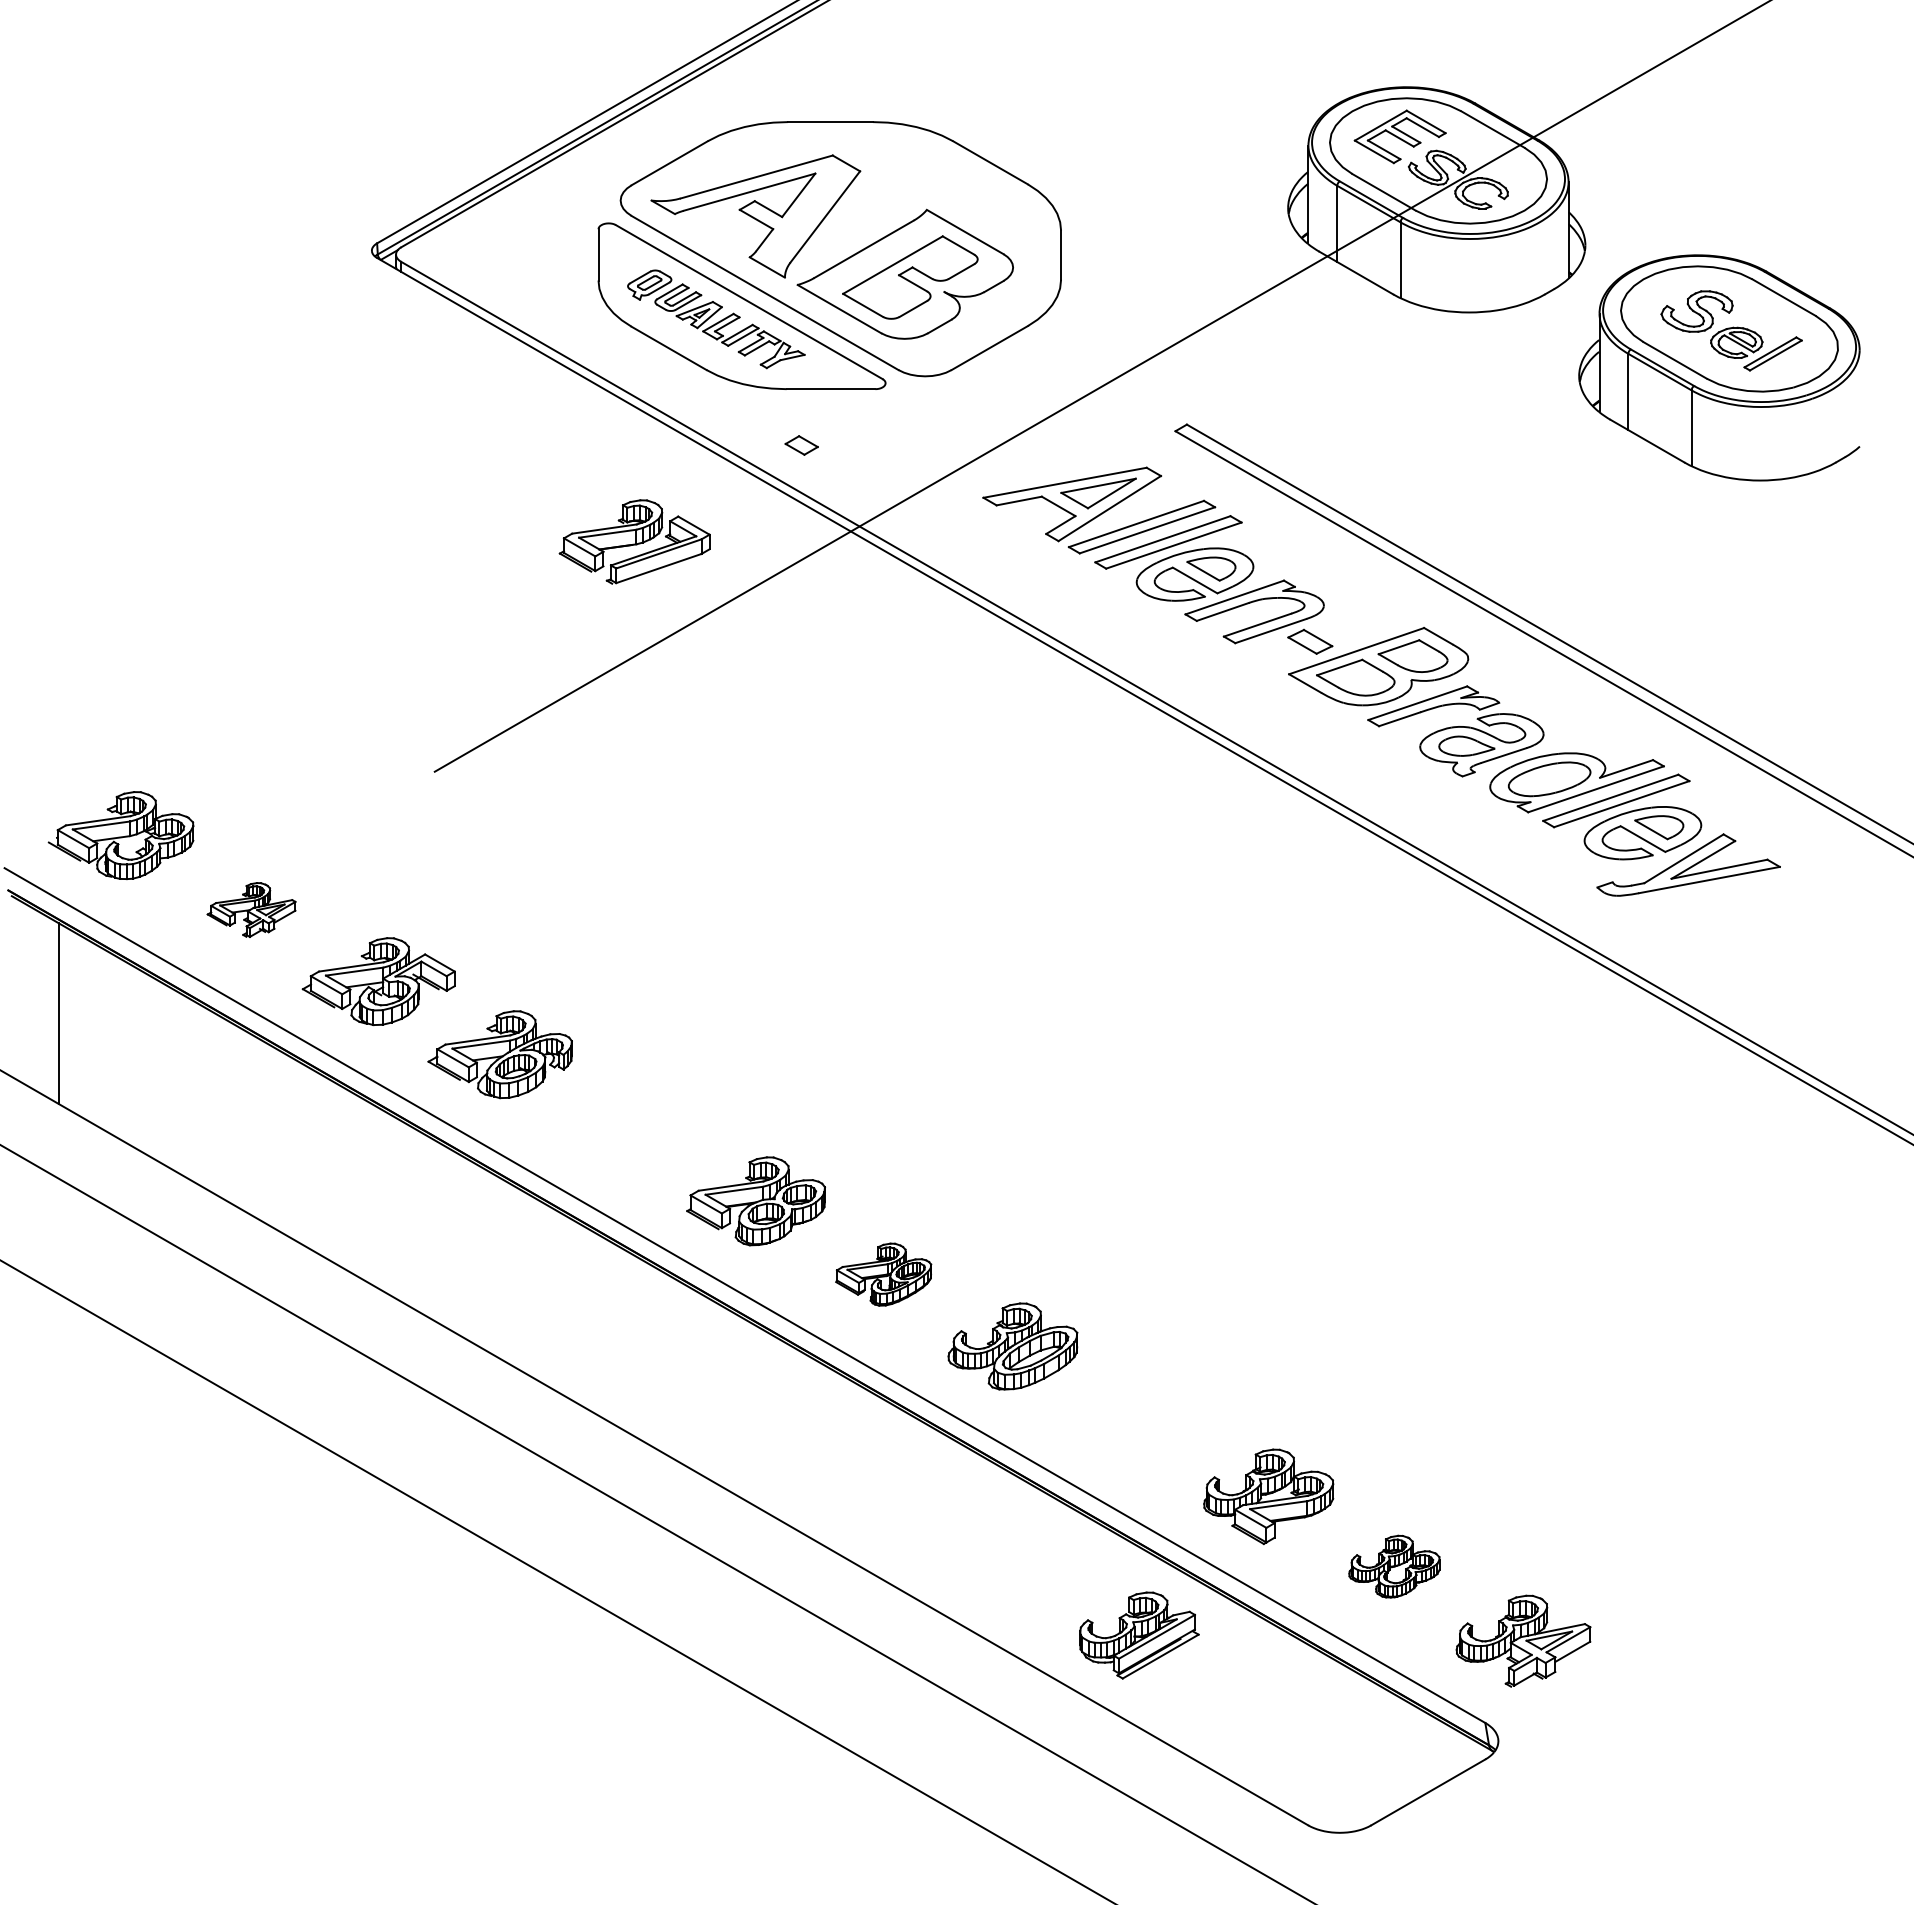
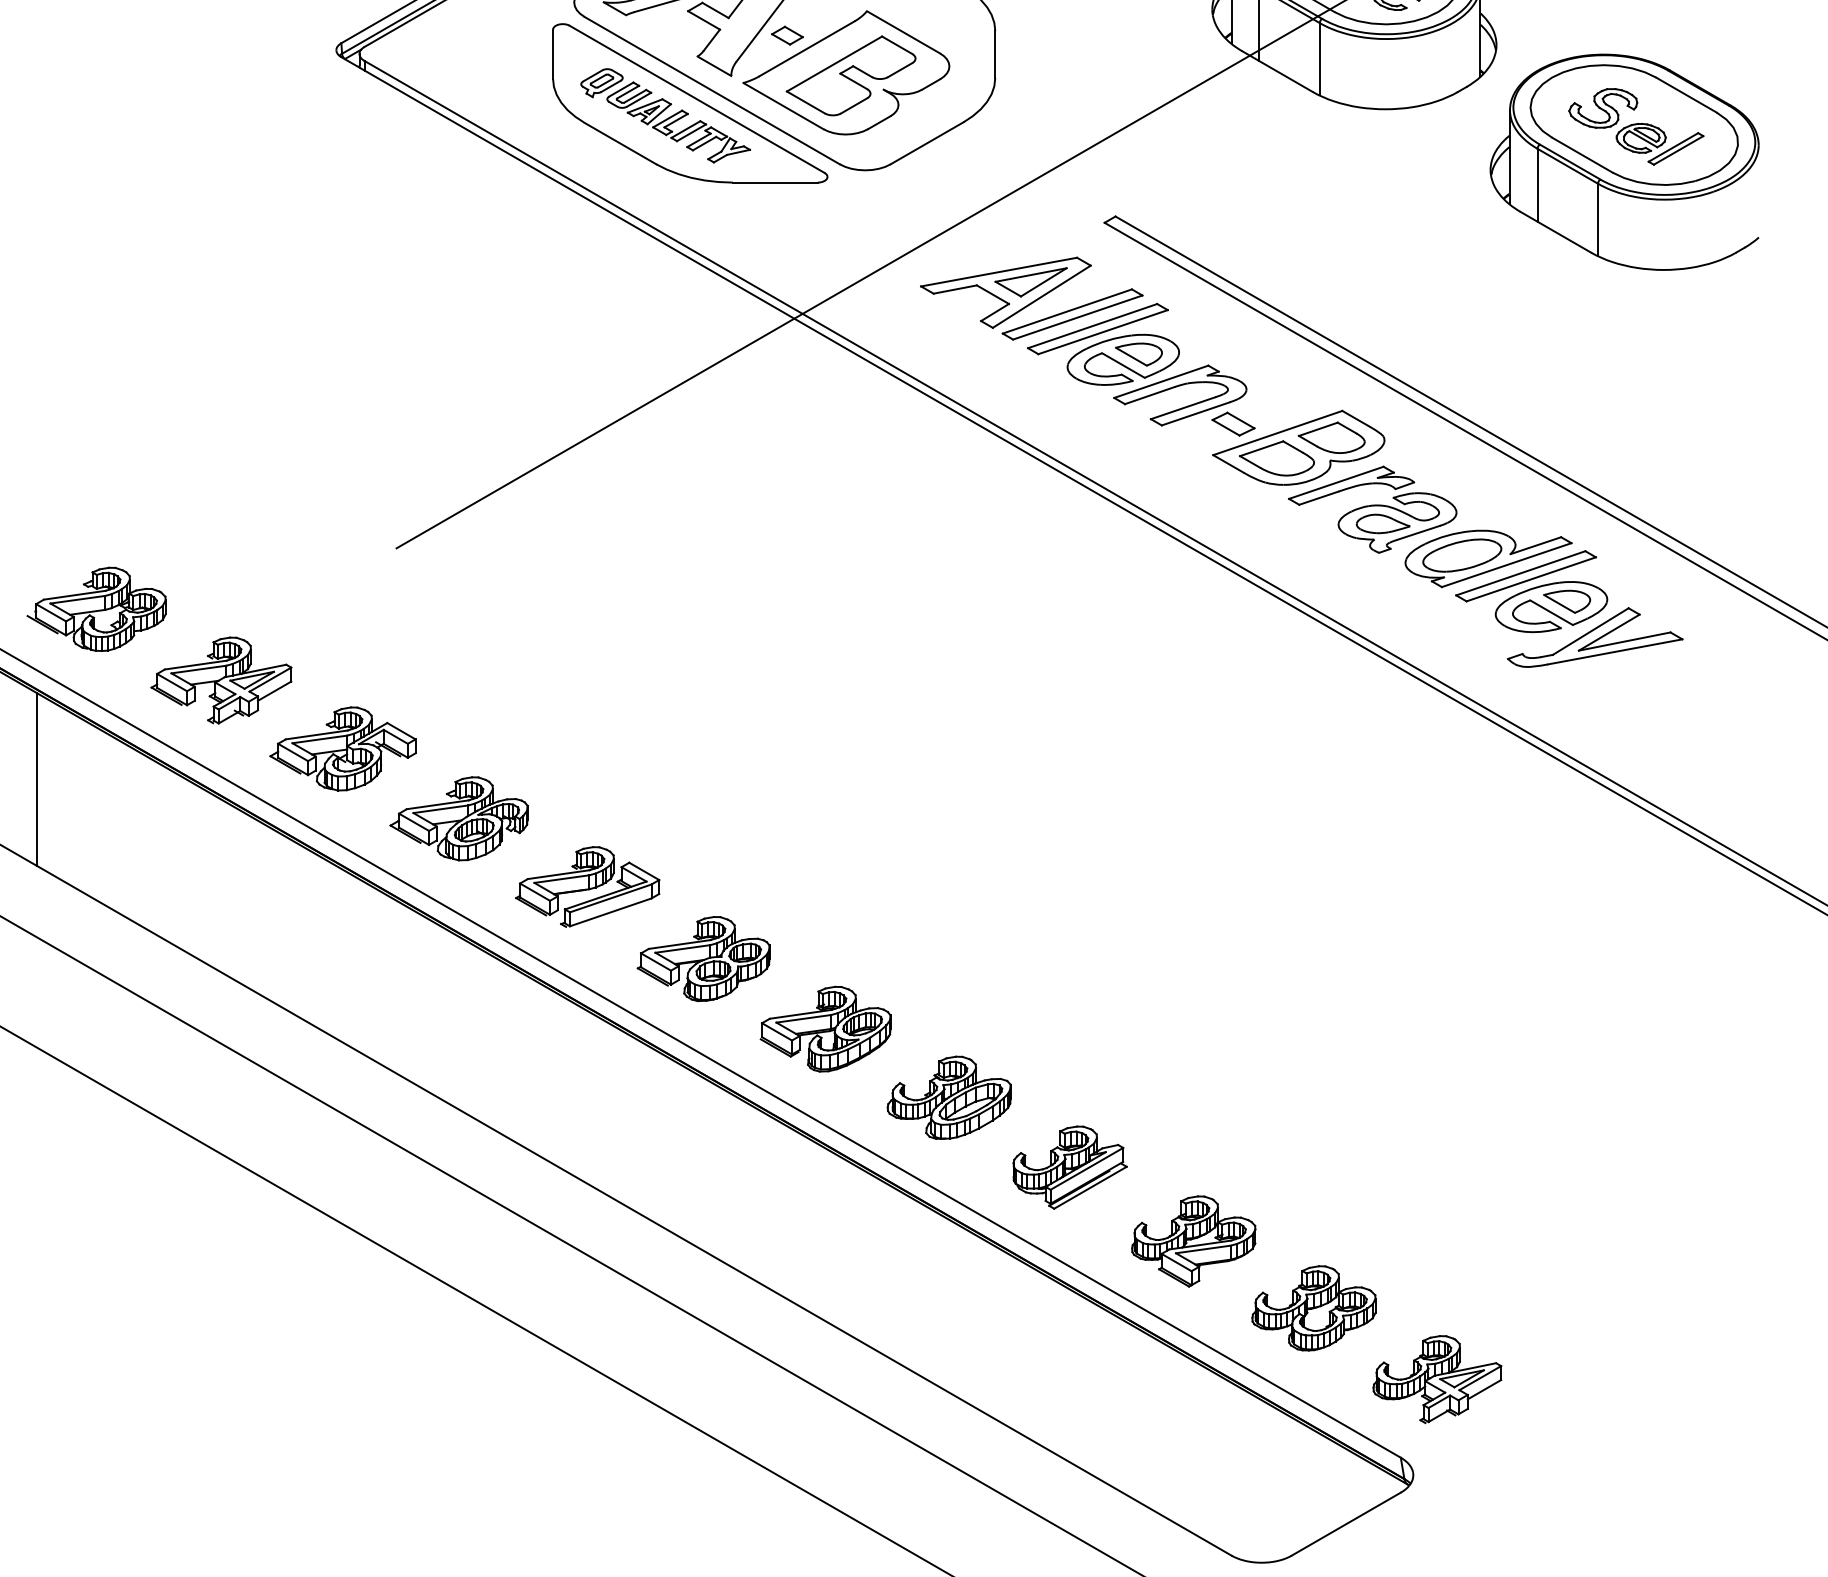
part: (801, 445) -> (787, 35), moved
part: (634, 541) -> (587, 886), moved
part: (251, 909) -> (221, 680), size x1.67
part: (883, 1274) -> (825, 1028), size x1.43
part: (1394, 1566) -> (1314, 1308), size x1.43
part: (1139, 1635) -> (1070, 1167), moved

